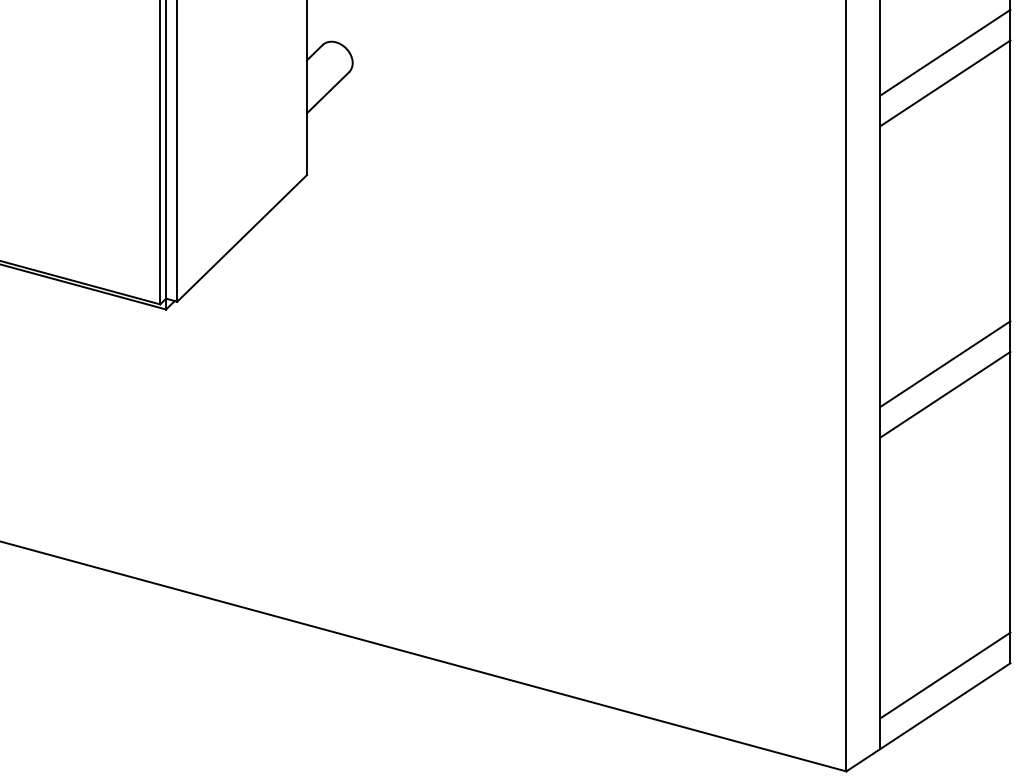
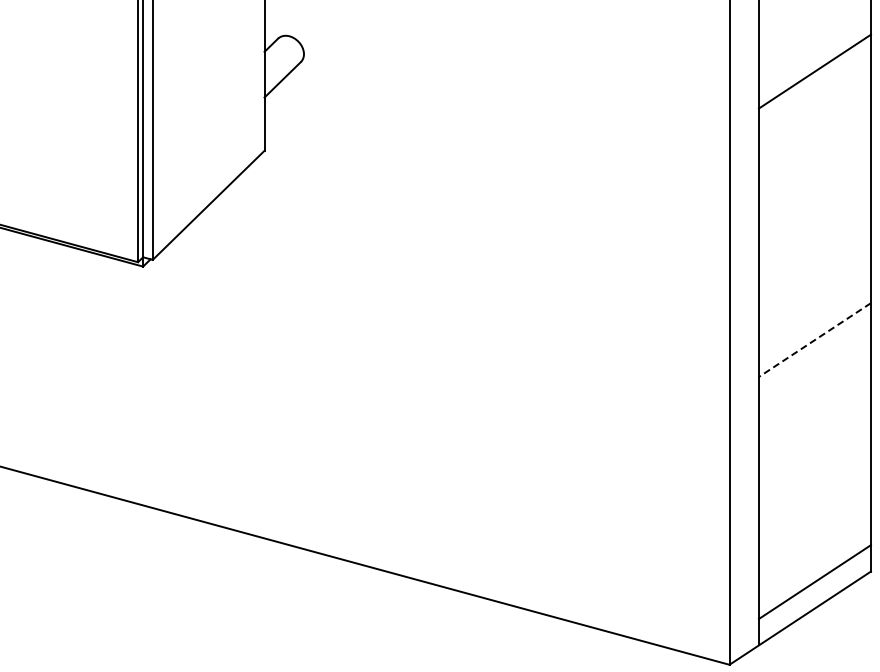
line: (944, 52) -> (814, 45), removed
line: (944, 363) -> (814, 313), removed
line: (944, 395) -> (814, 340), solid -> dashed

